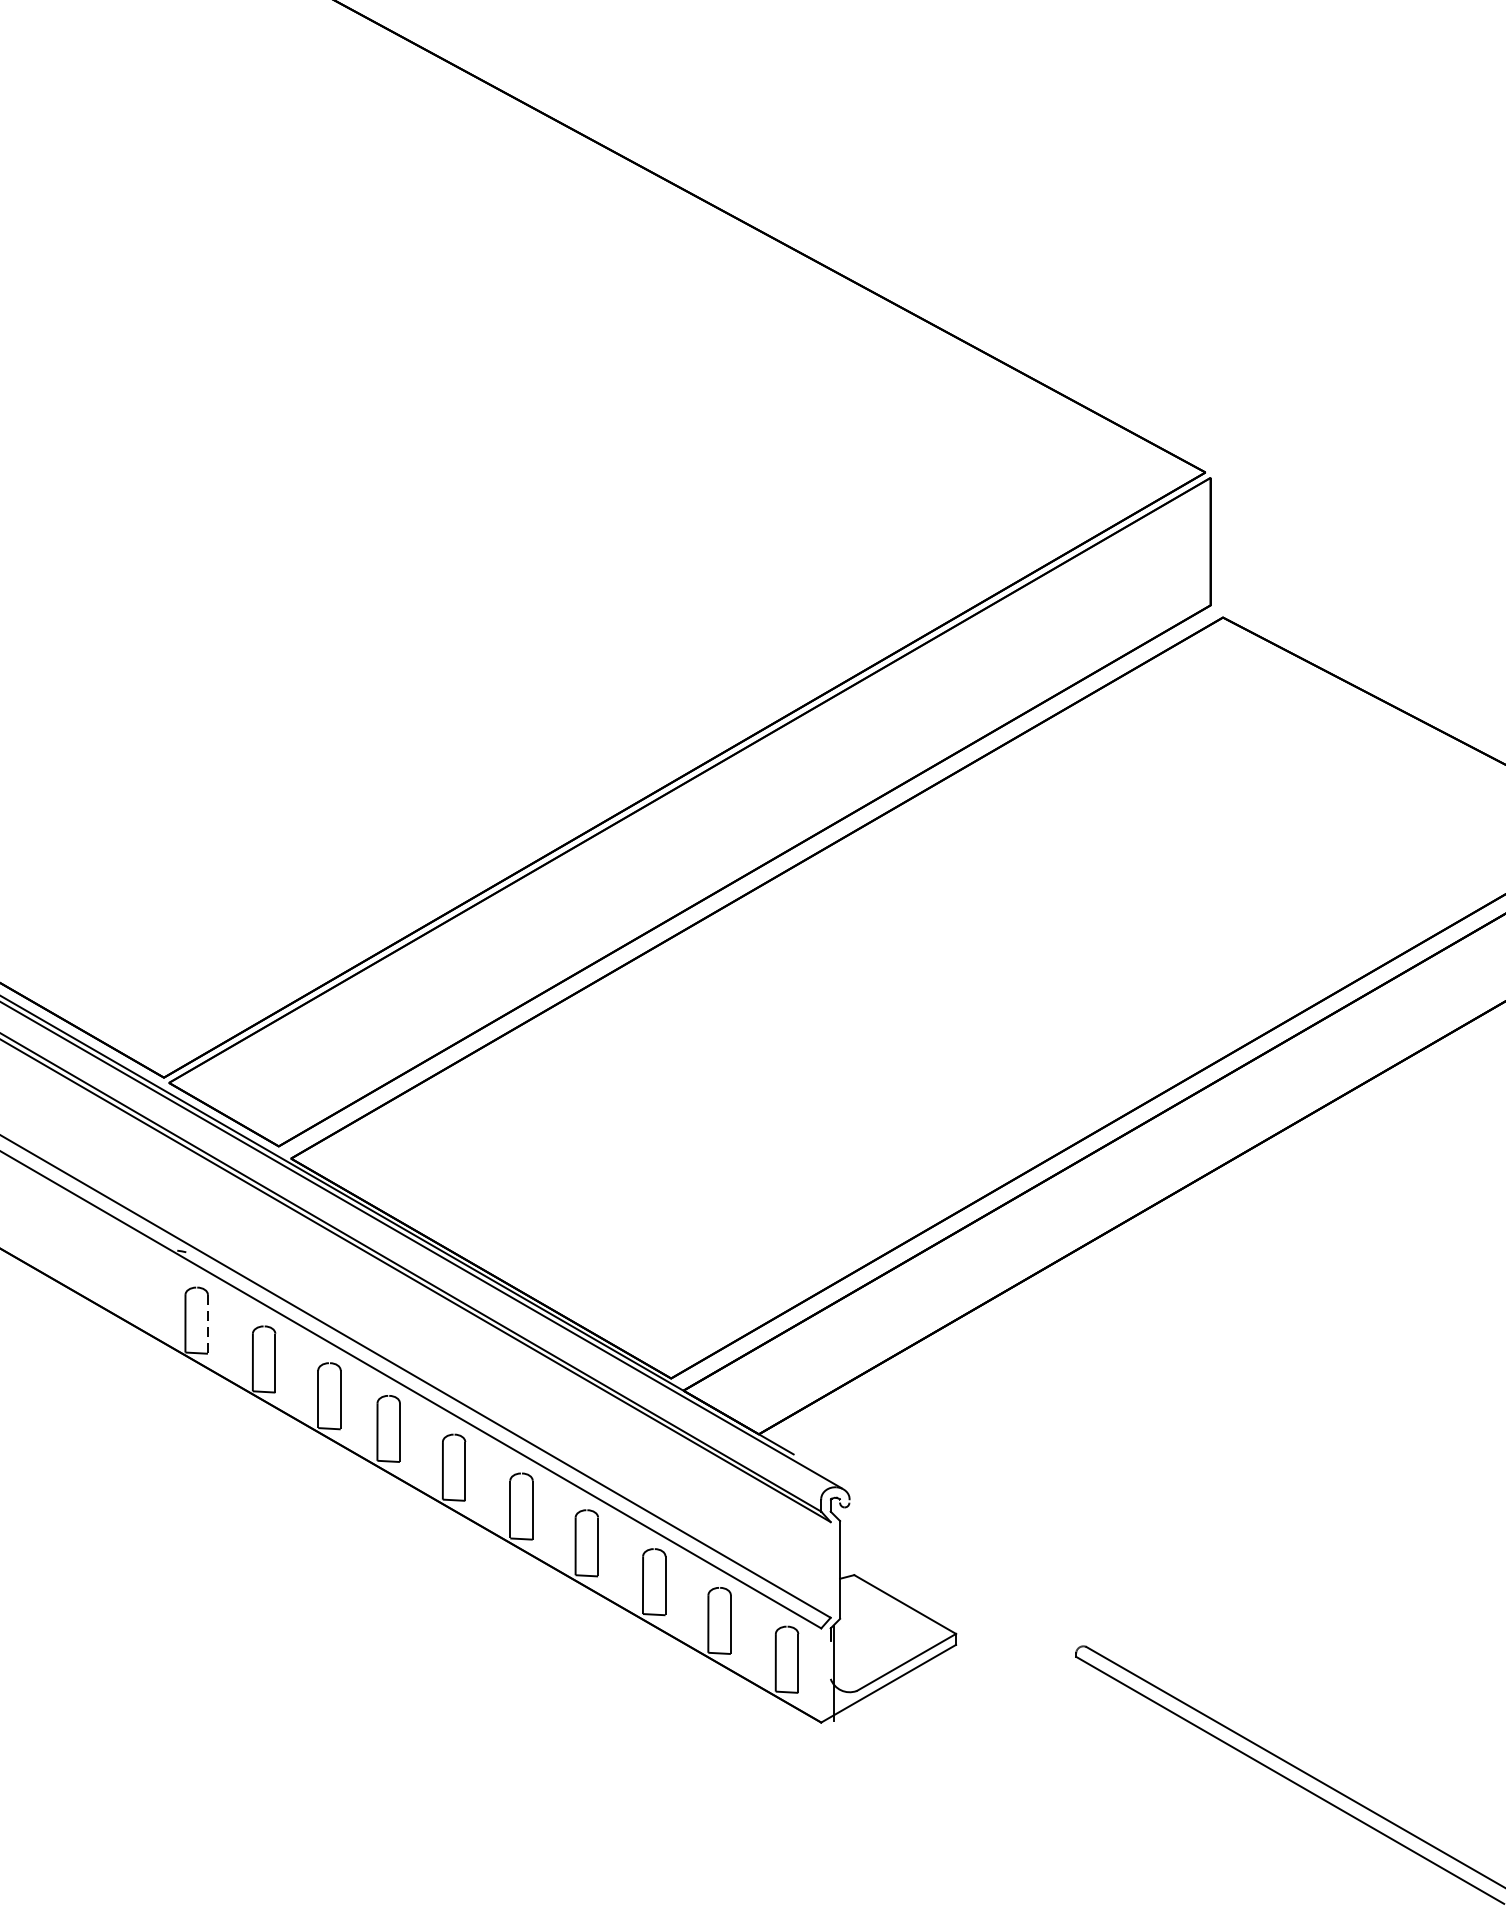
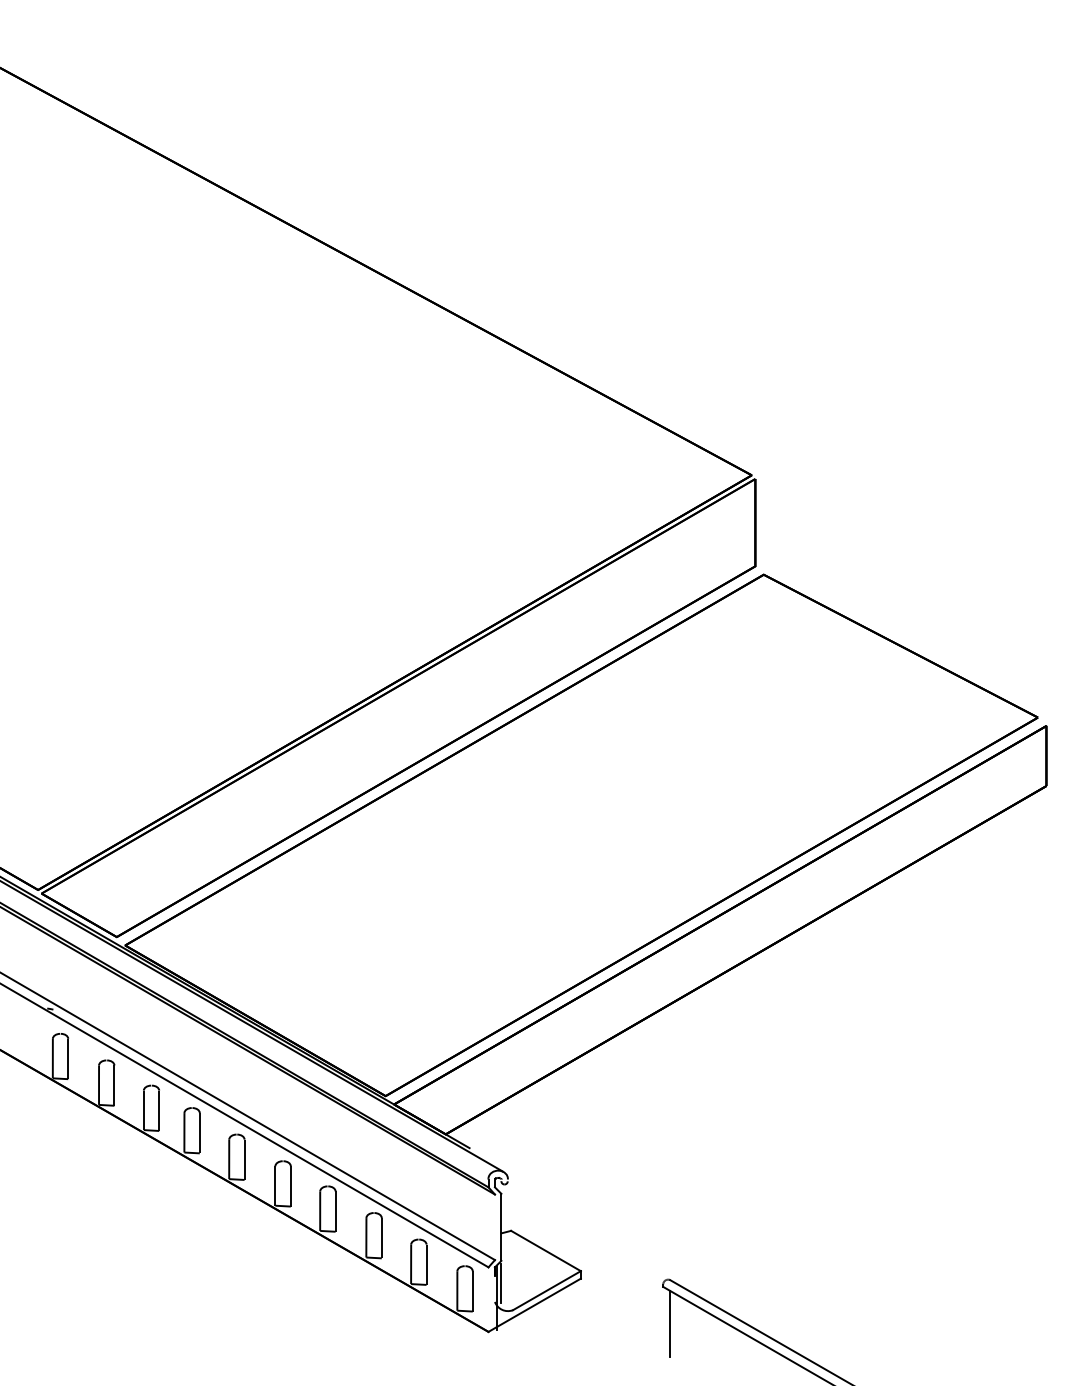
line: (208, 1325) -> (68, 1059), dashed -> solid
line: (840, 1651) -> (501, 1283), added
line: (1085, 1710) -> (669, 1323), added

